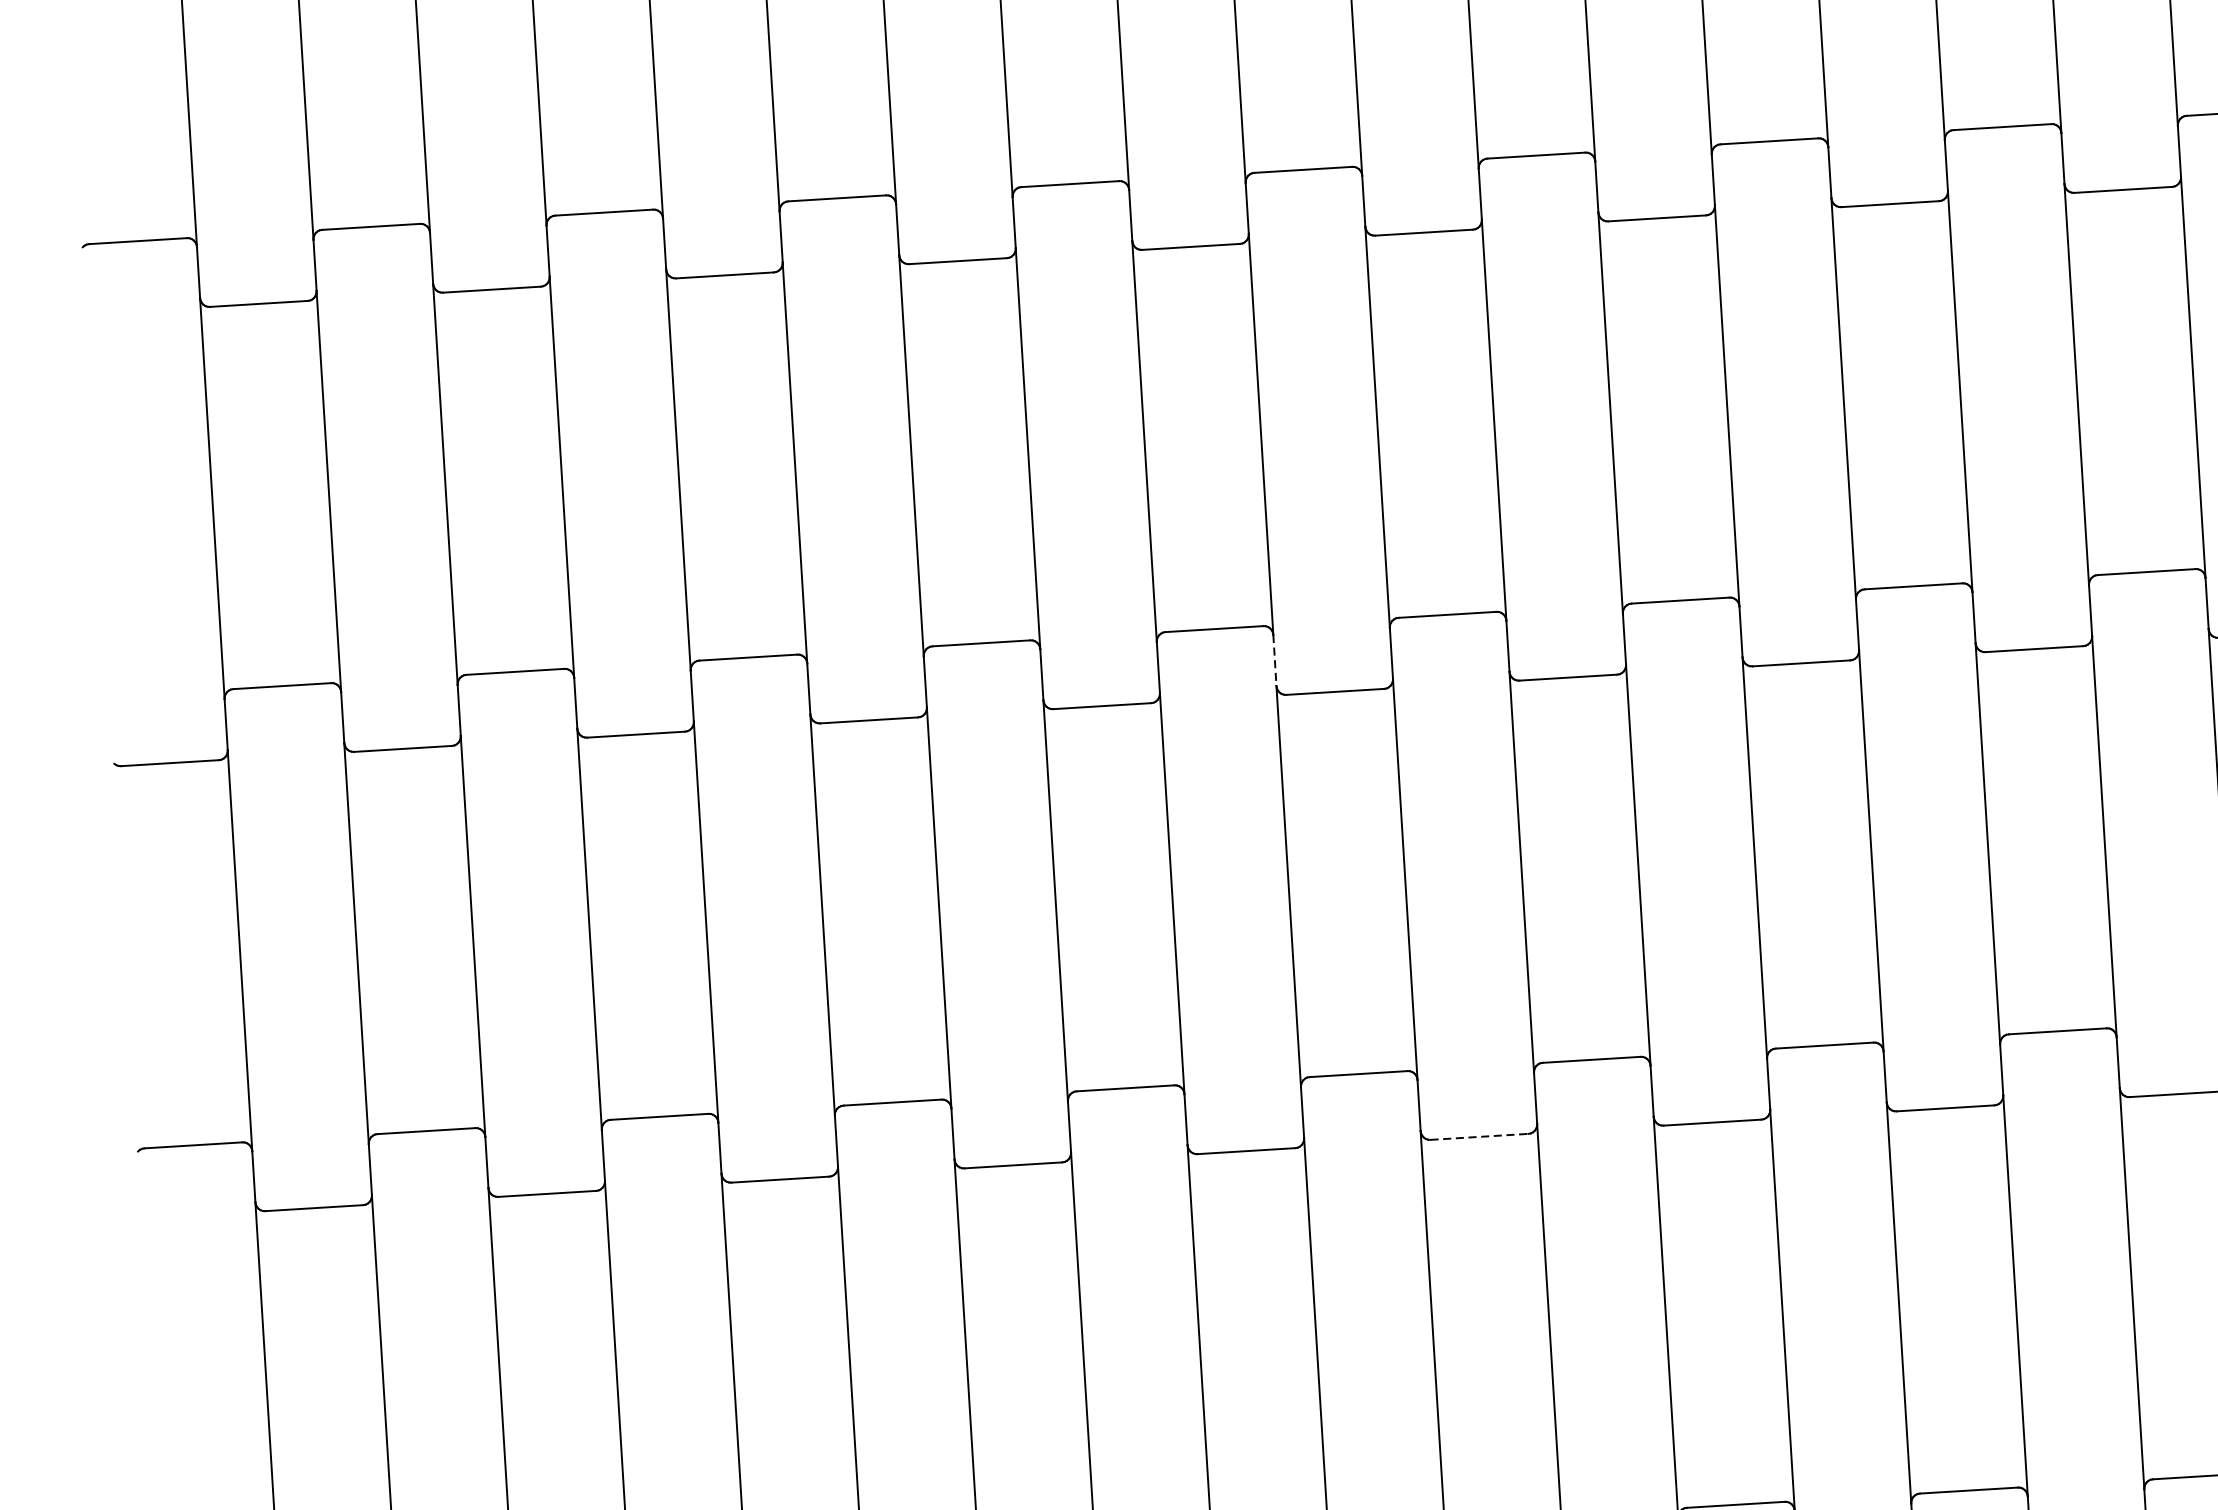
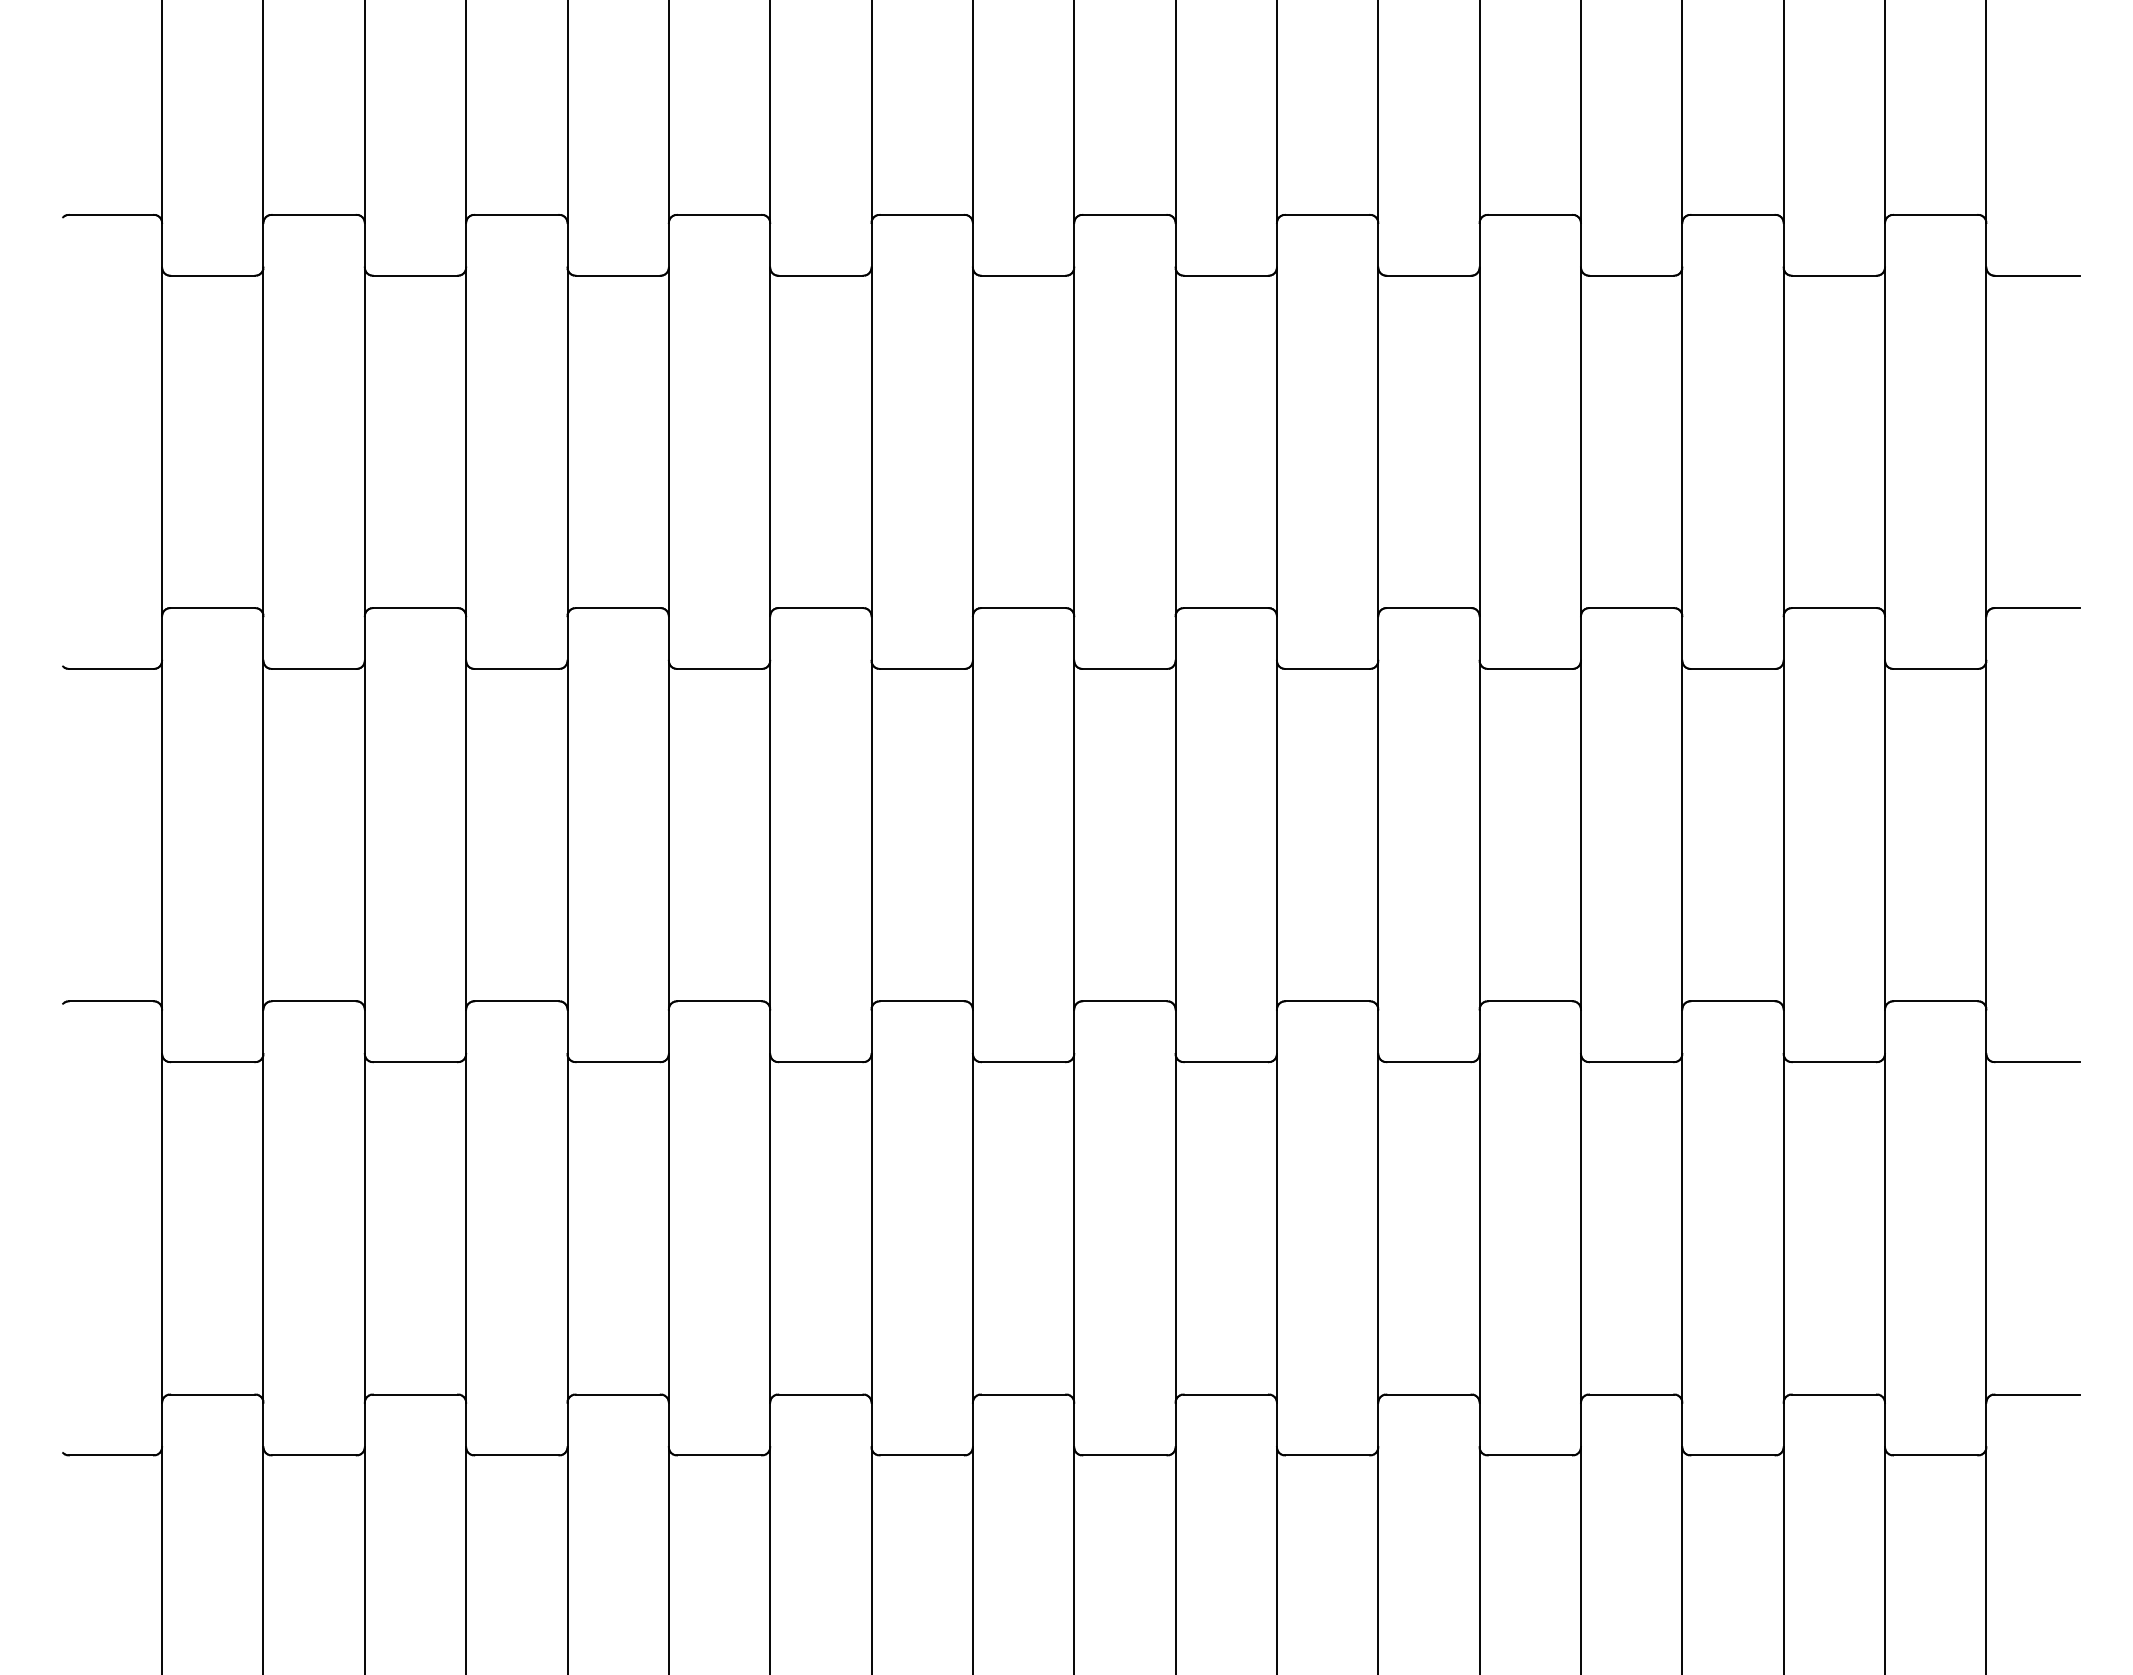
line: (1275, 661) -> (1074, 639), dashed -> solid
line: (1479, 1137) -> (1226, 1062), dashed -> solid

